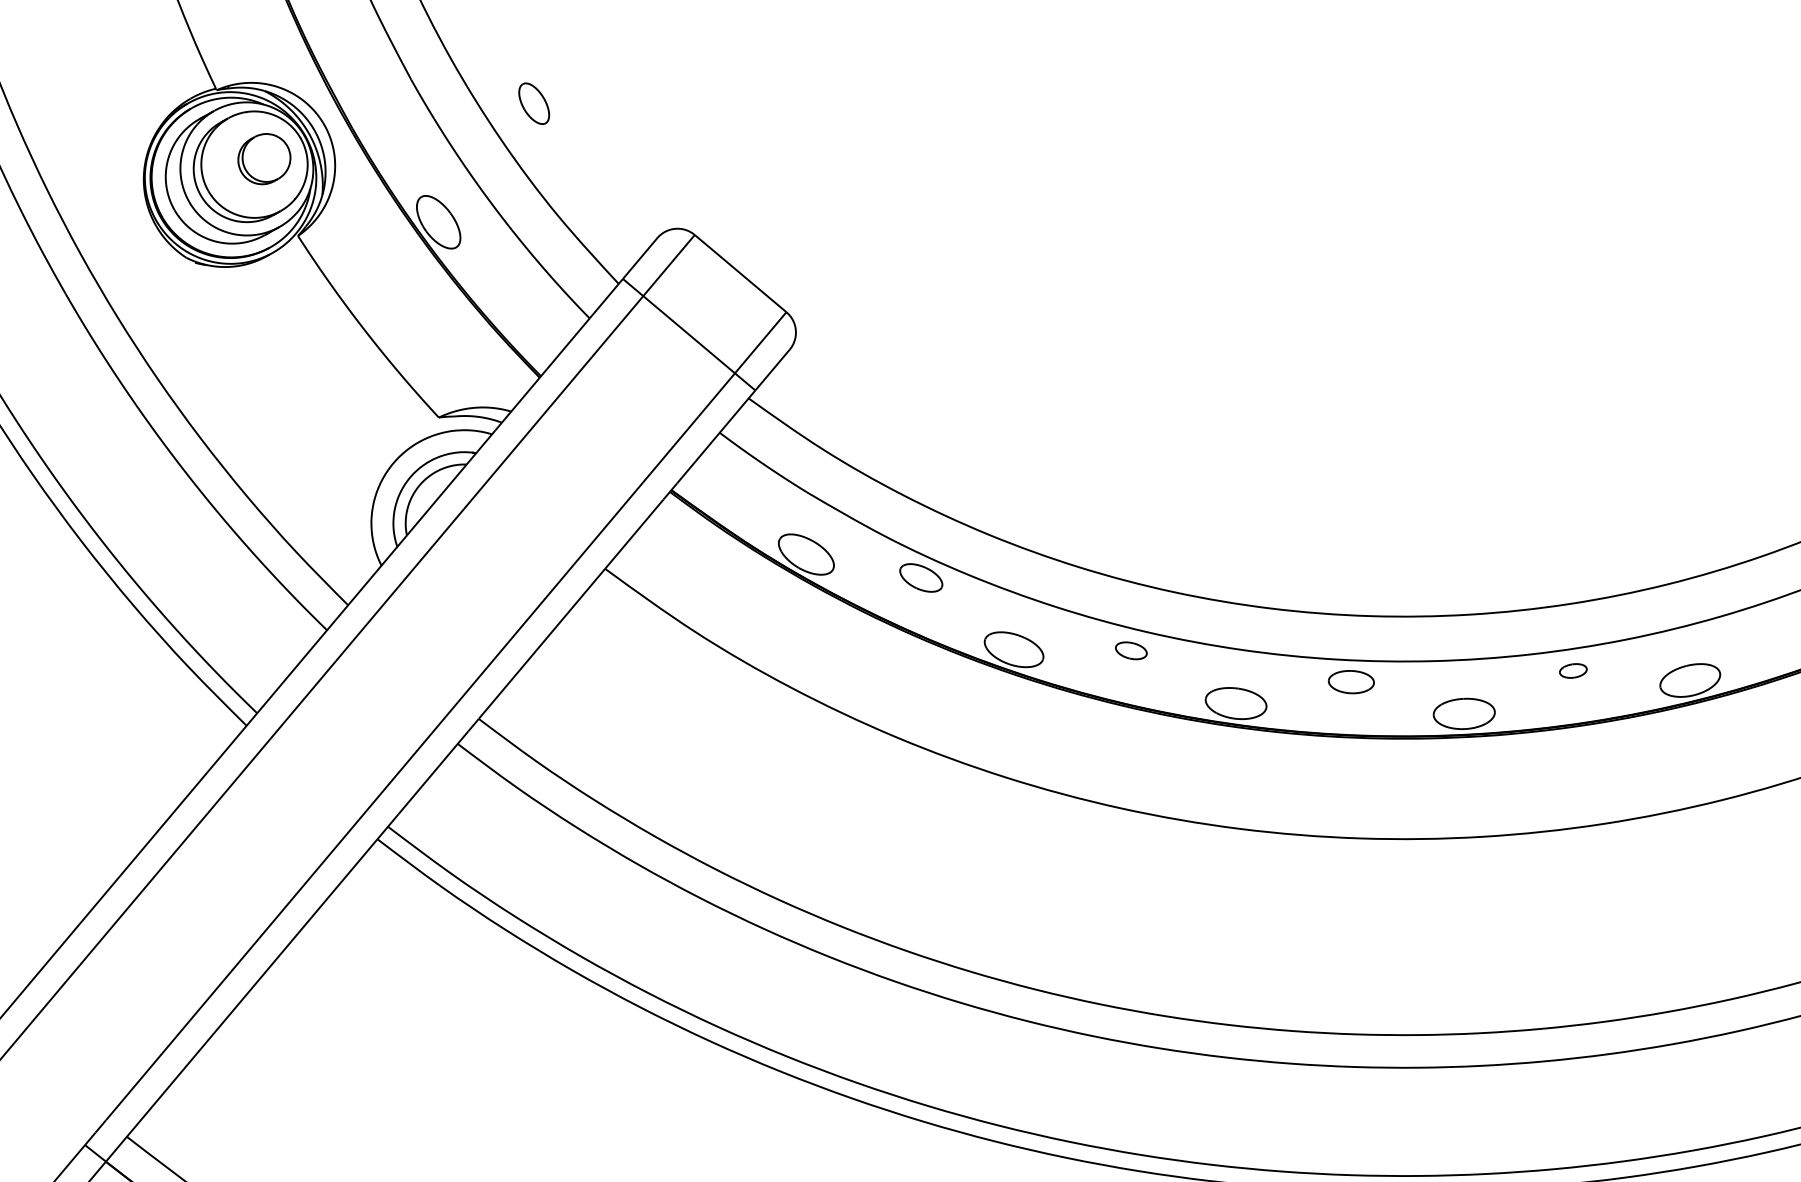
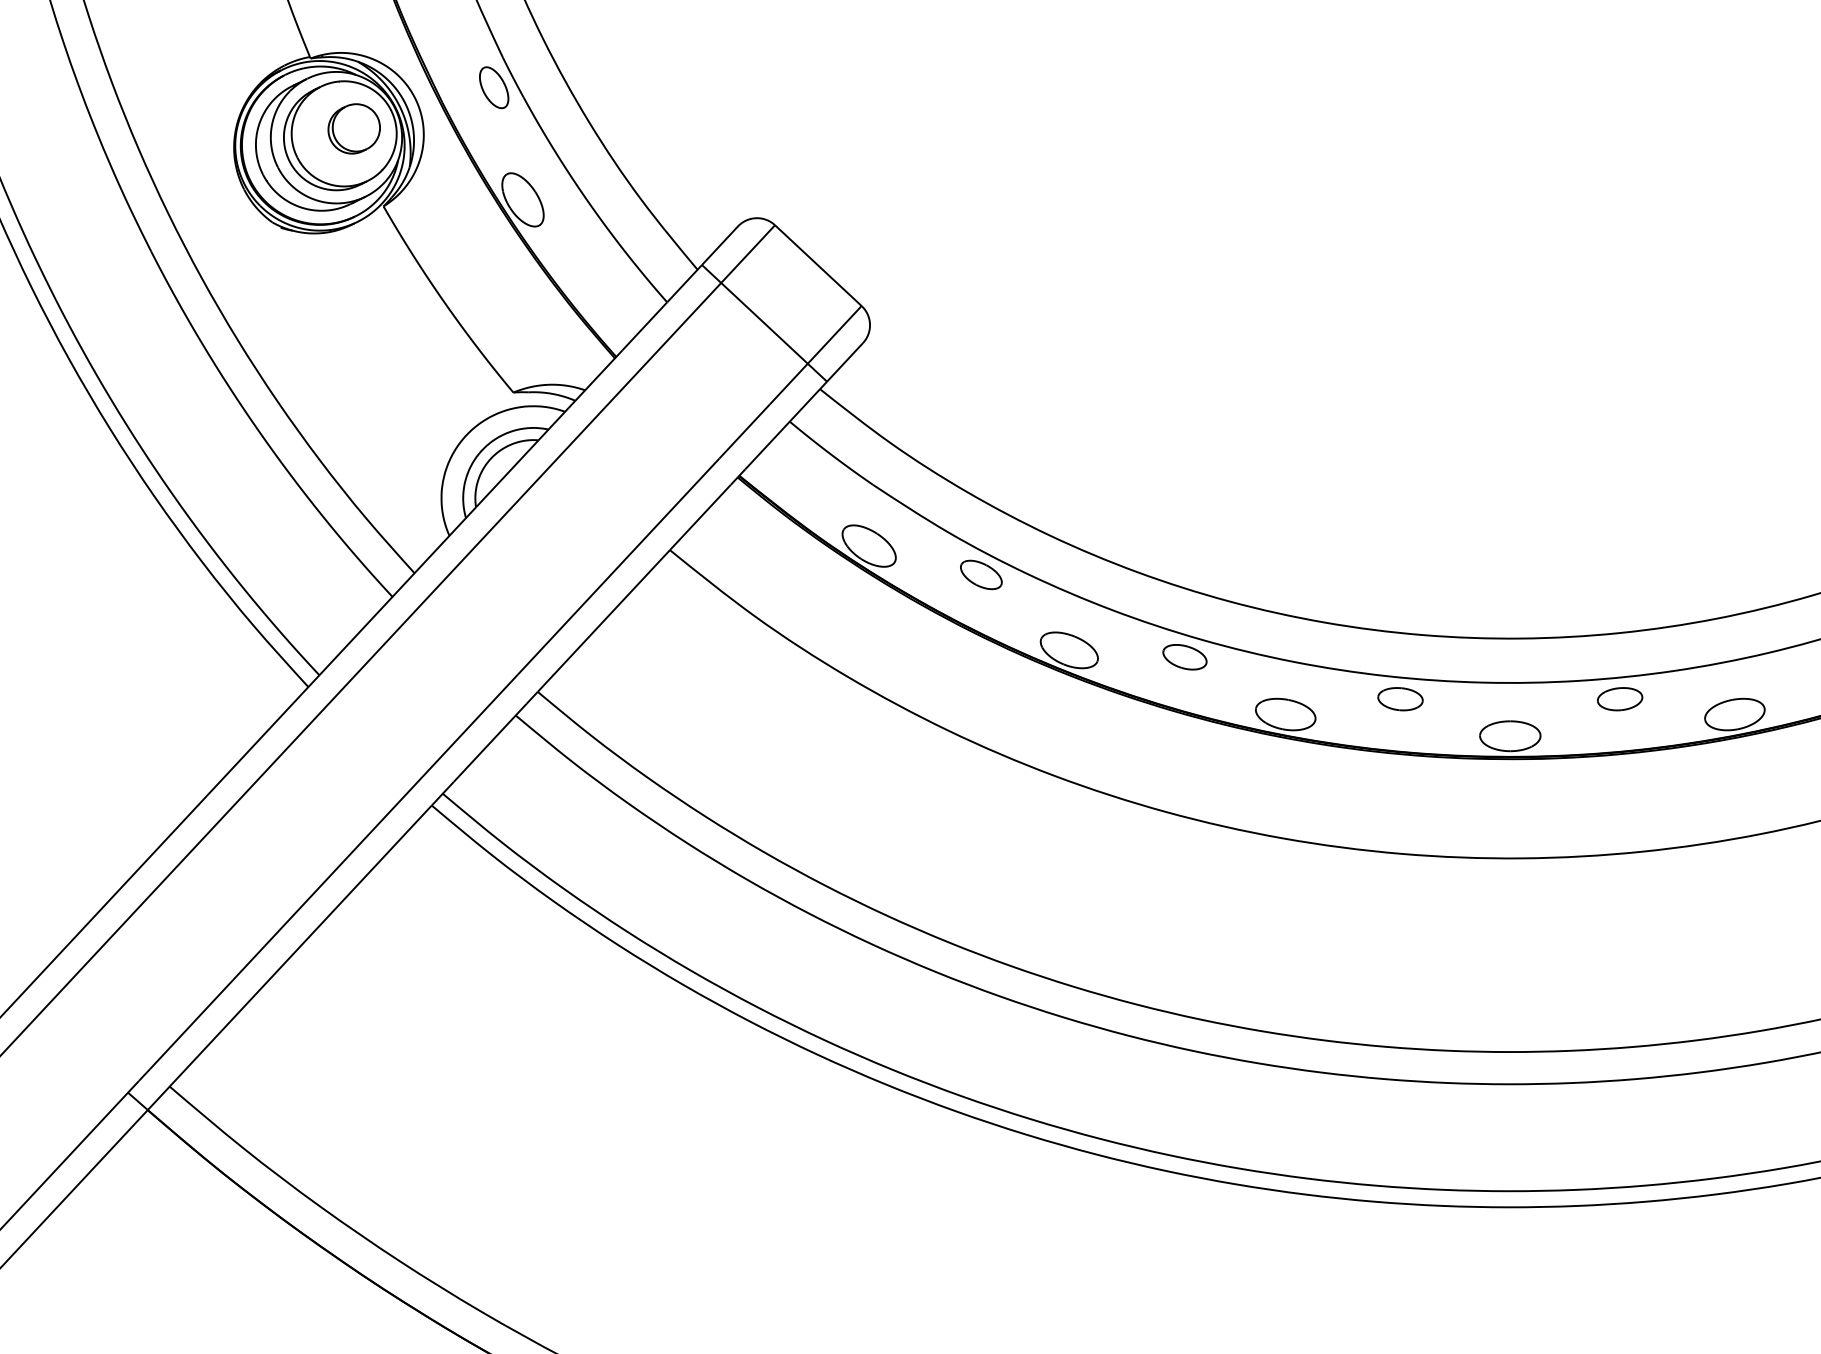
part: (534, 103) -> (494, 87), moved
part: (1130, 651) -> (1184, 657), size x1.43
part: (1572, 671) -> (1619, 699), size x1.67

